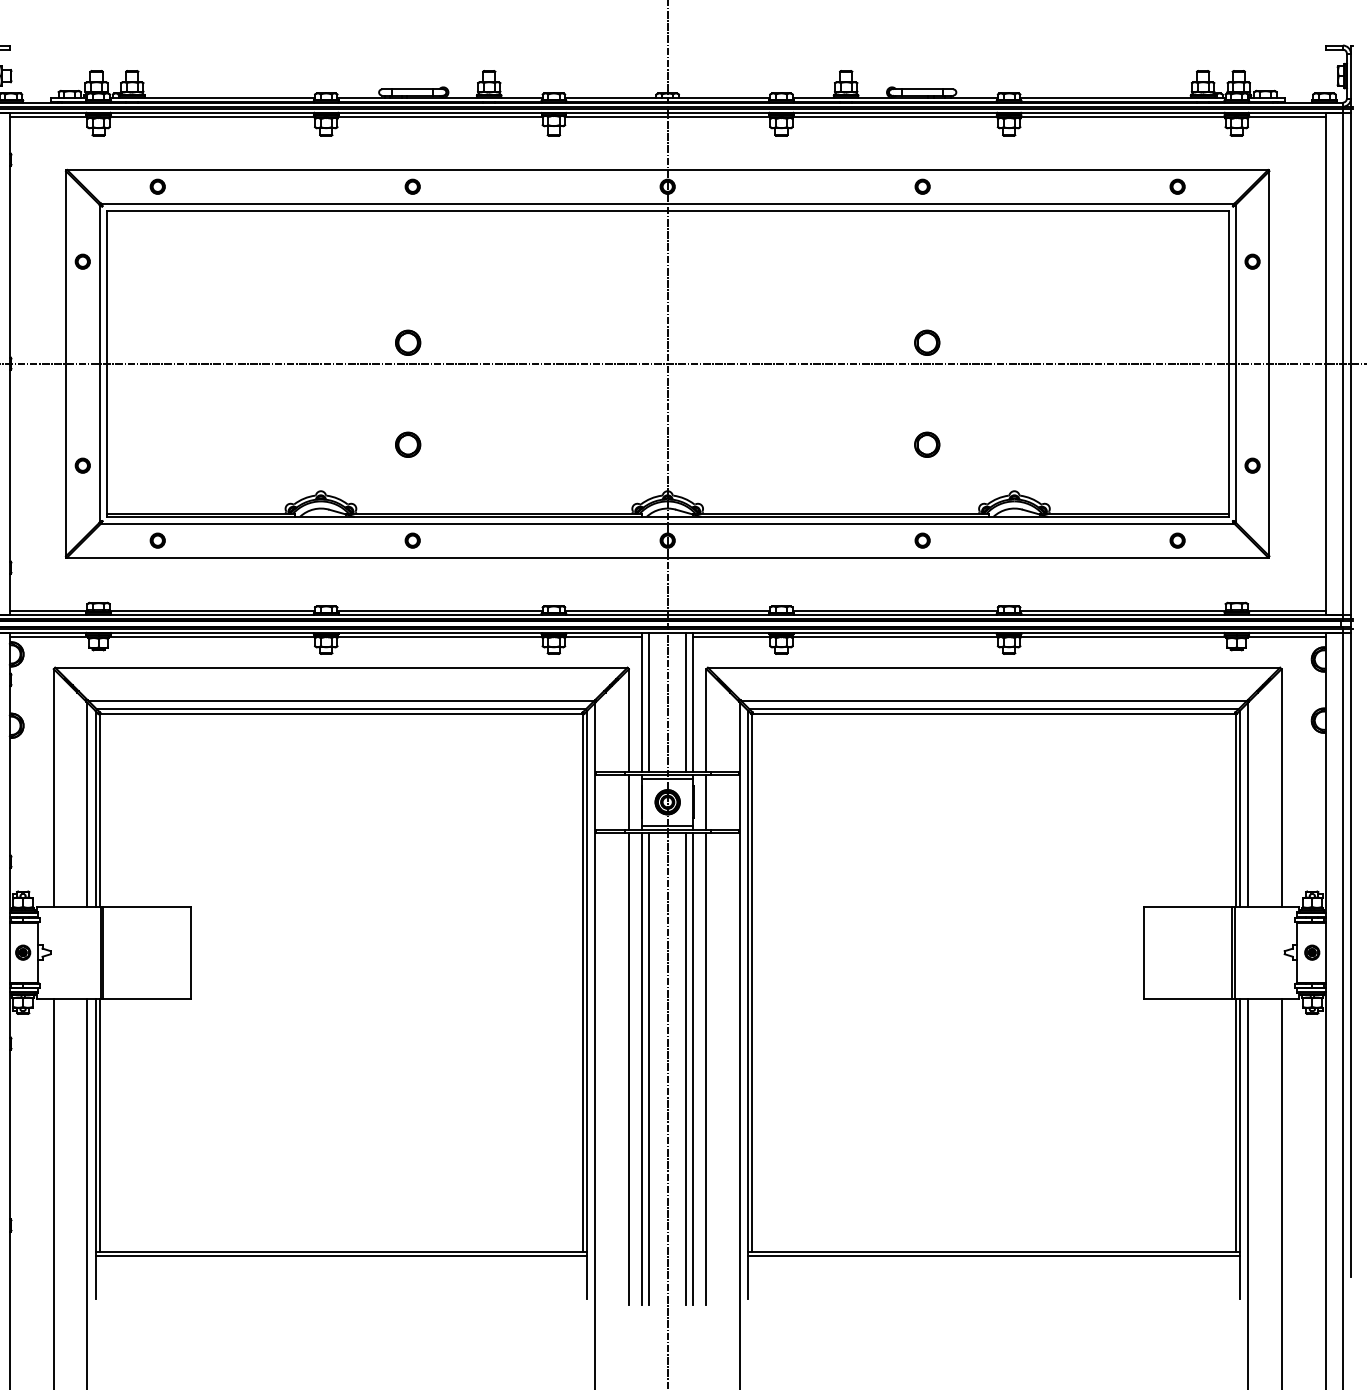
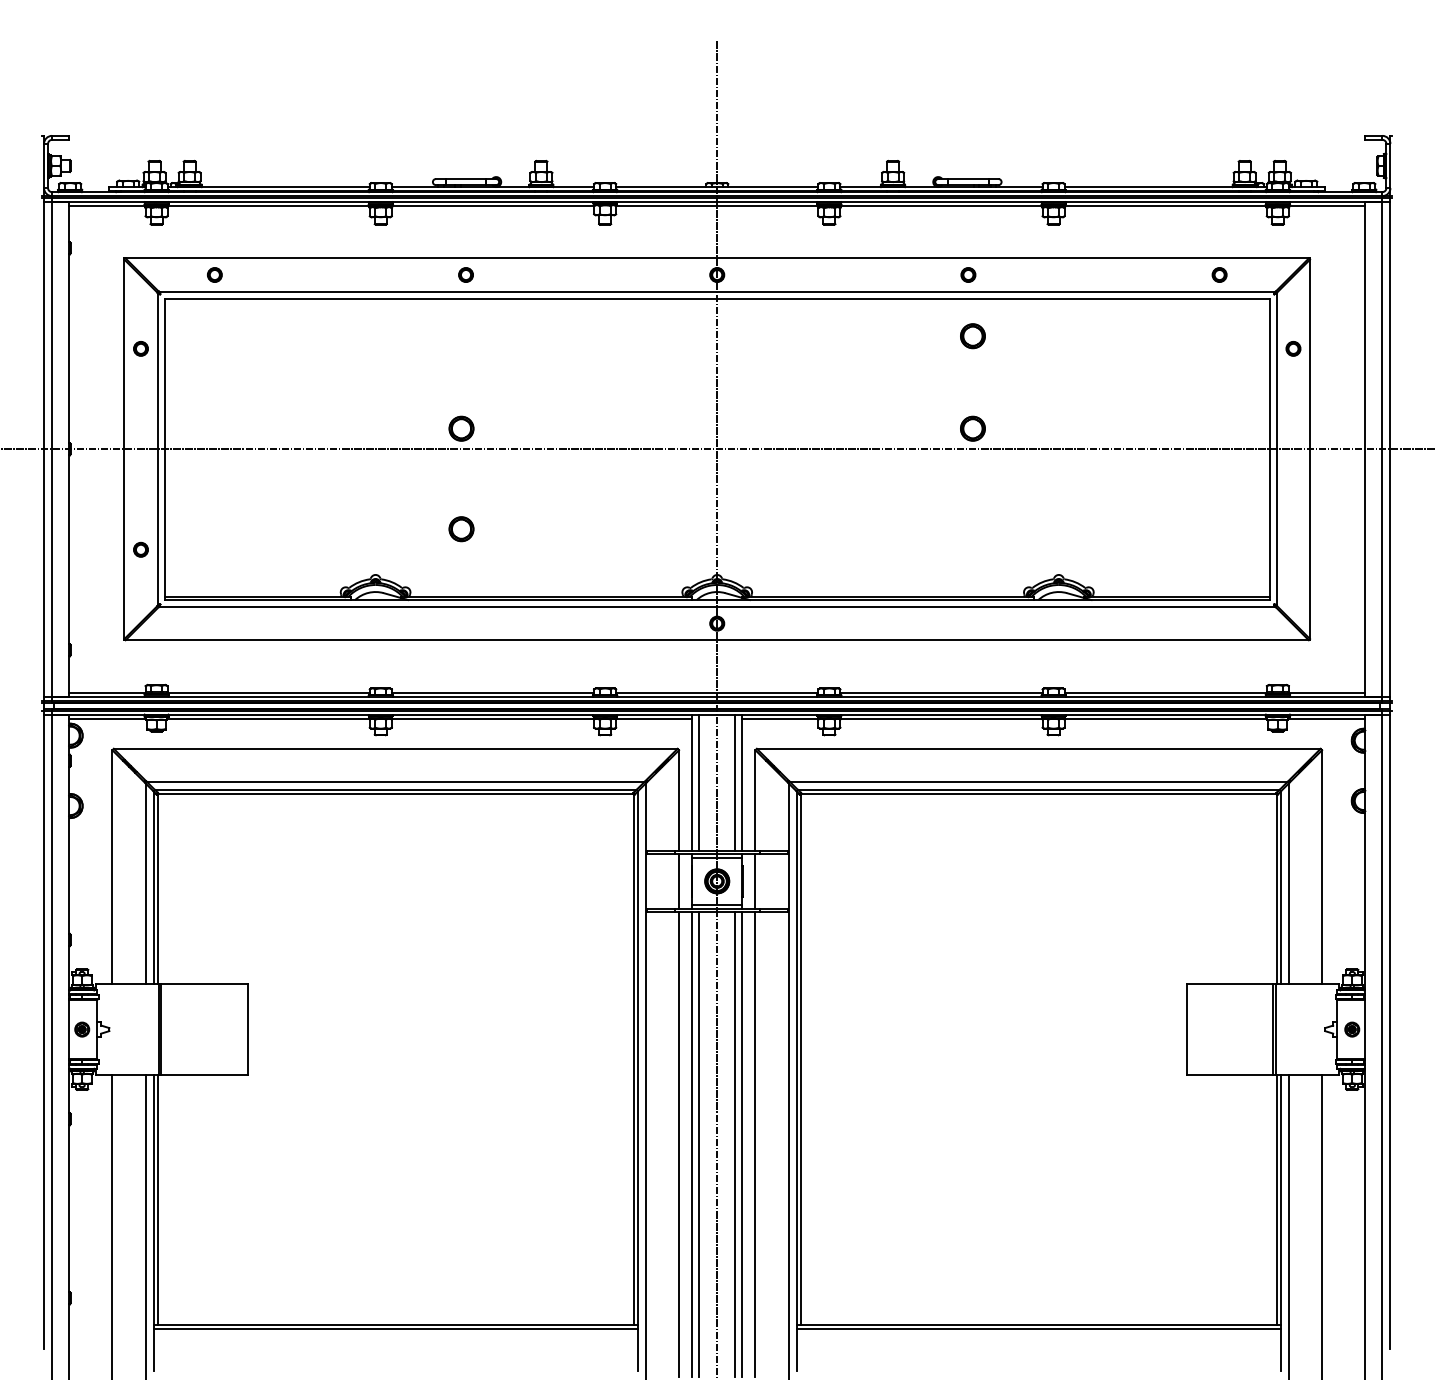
part: (926, 445) -> (972, 336), moved
part: (1252, 465) -> (1293, 549), removed
part: (157, 540) -> (214, 623), removed
part: (412, 540) -> (465, 623), removed
part: (922, 540) -> (968, 623), removed
part: (1177, 540) -> (1219, 623), removed

